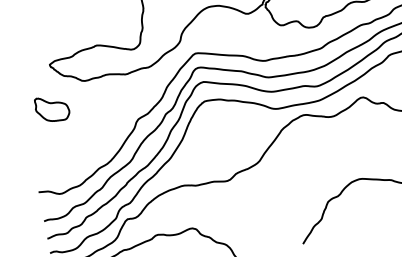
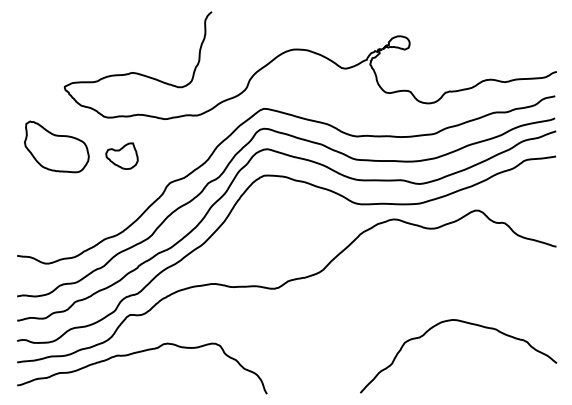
part: (99, 106) -> (121, 155), added
part: (51, 108) -> (56, 146), size x1.43

